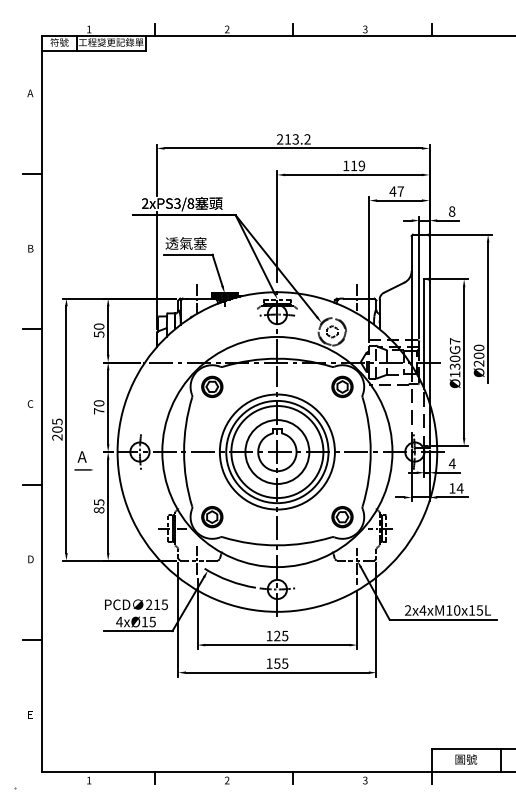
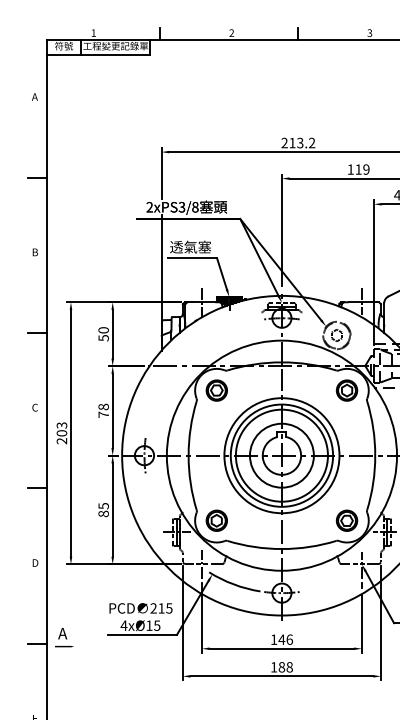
text: (99, 403) -> (104, 407), 70 -> 78
text: (56, 421) -> (61, 425), 205 -> 203
text: (83, 460) -> (64, 637), moved
text: (280, 635) -> (285, 639), 125 -> 146
text: (281, 663) -> (286, 667), 155 -> 188

